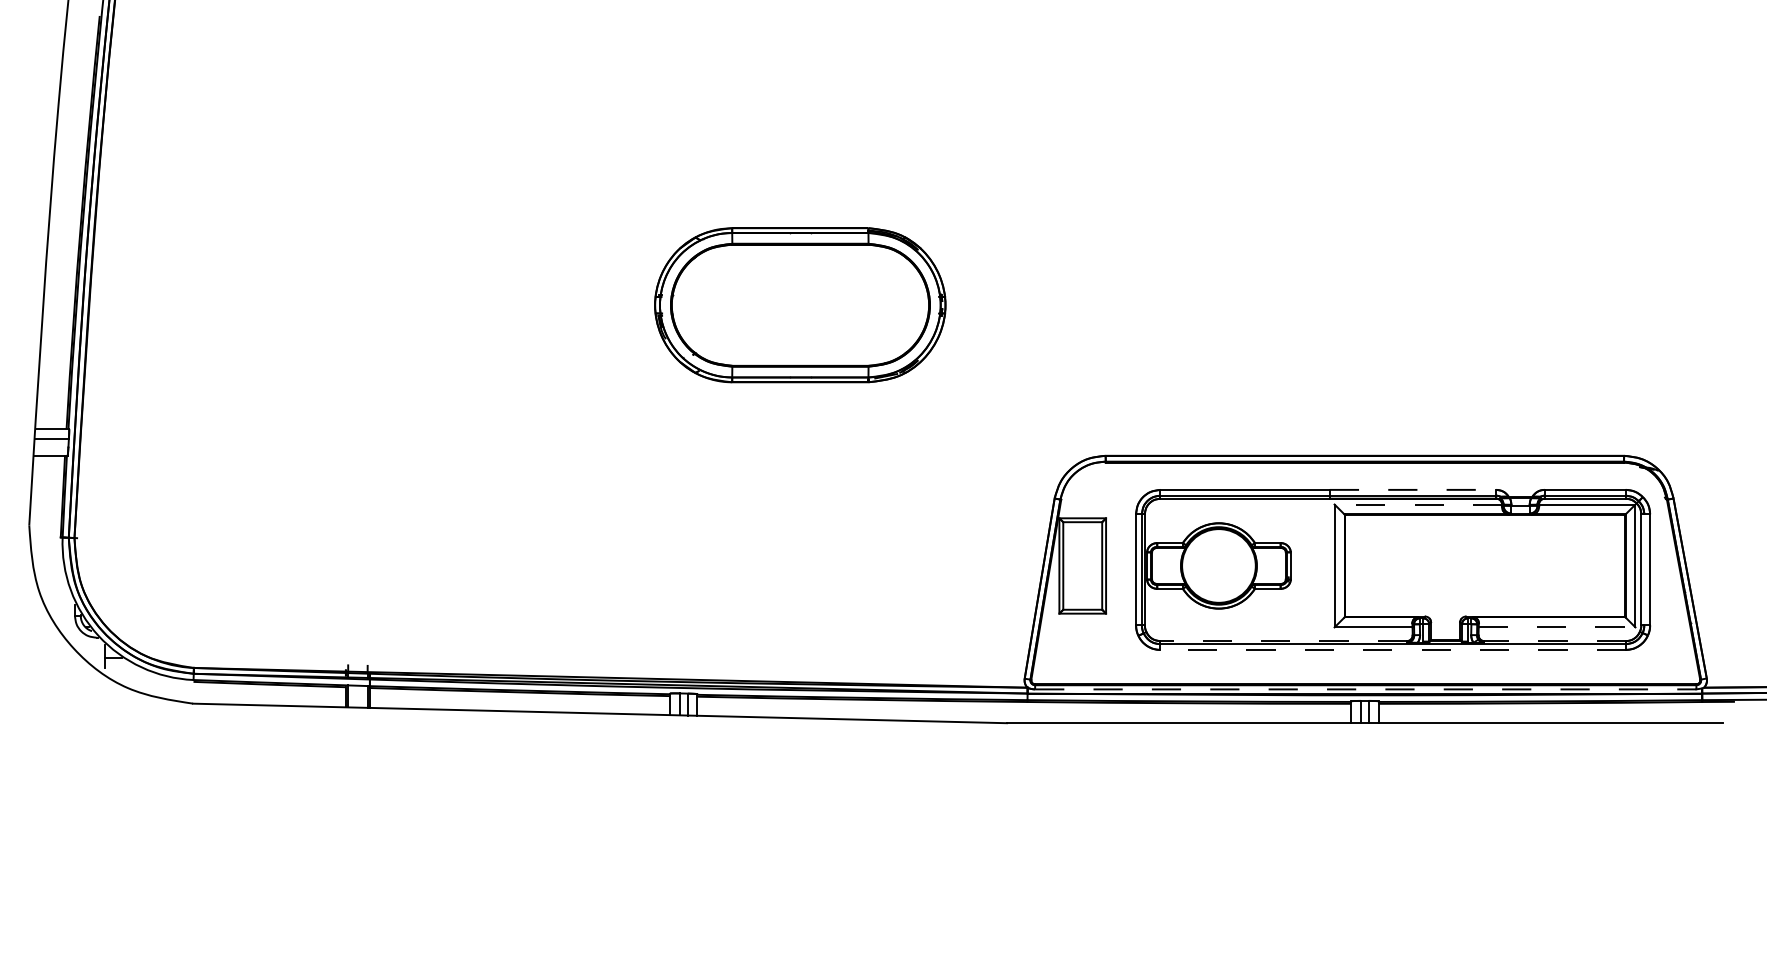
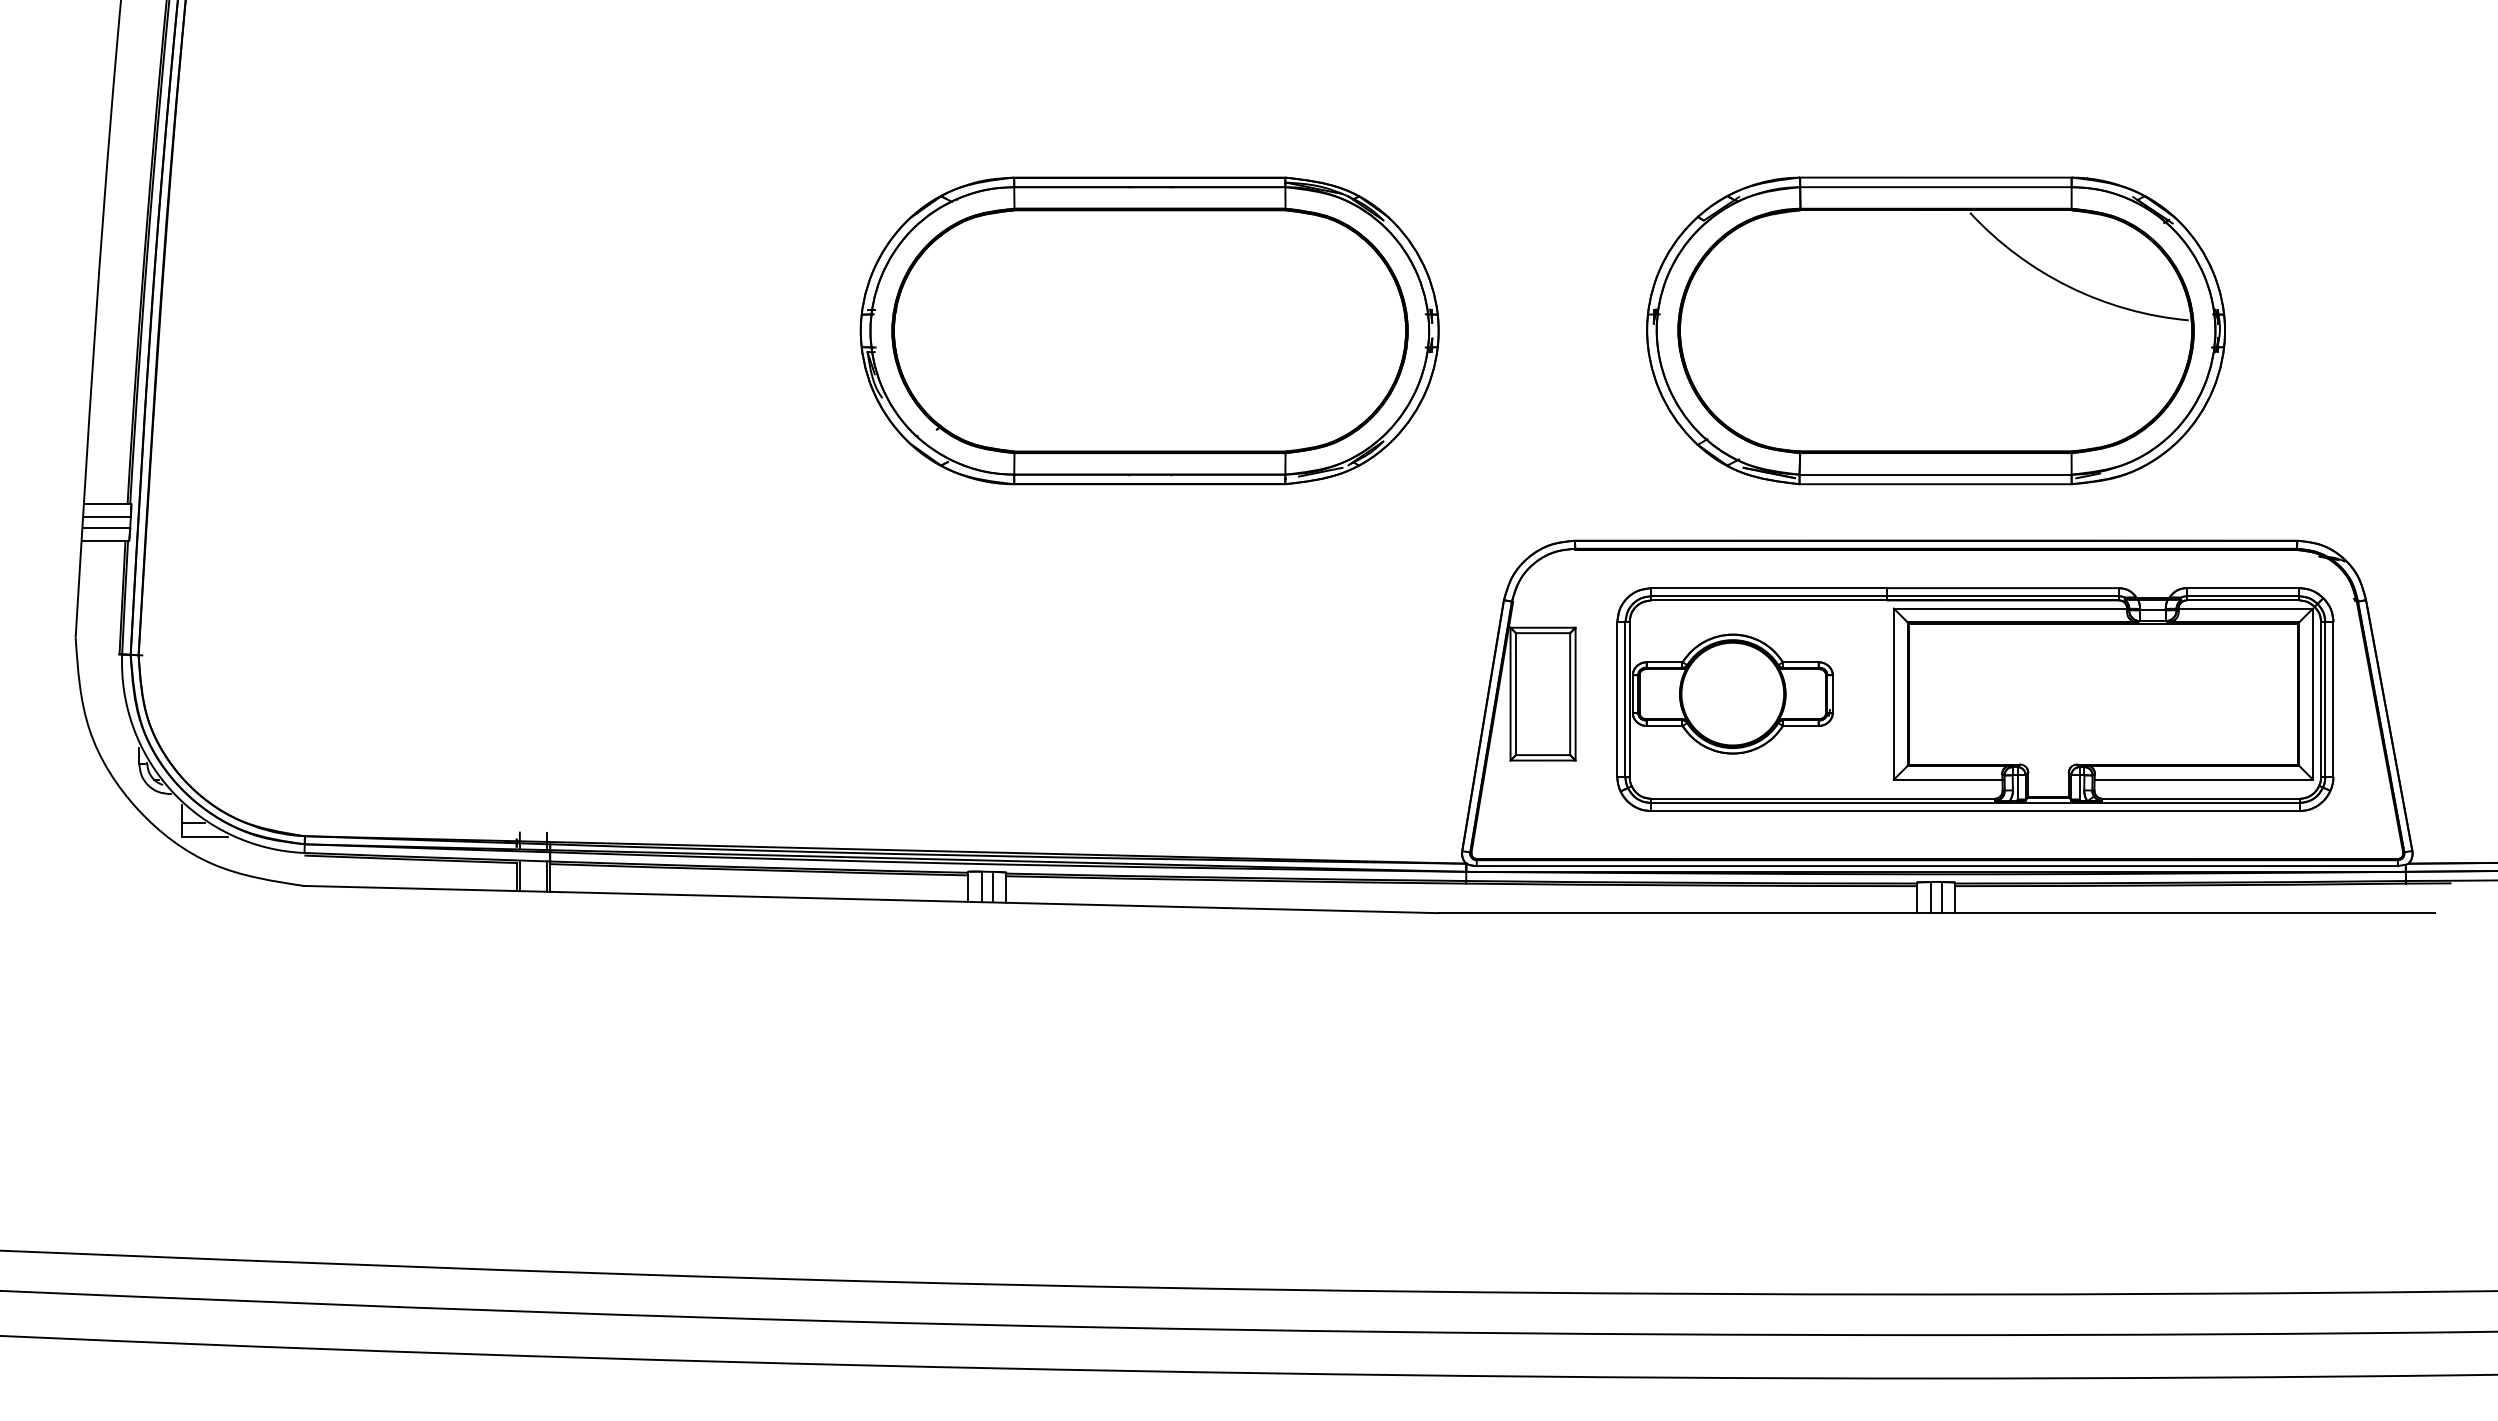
part: (800, 304) -> (1149, 330), size x1.43
part: (1364, 304) -> (1935, 330), added
line: (51, 446) -> (106, 527), added
line: (1413, 490) -> (2003, 588), dashed -> solid
line: (1418, 504) -> (2010, 608), dashed -> solid
line: (1644, 569) -> (2325, 699), added
line: (1557, 627) -> (2204, 779), dashed -> solid
line: (1283, 640) -> (1822, 798), dashed -> solid
line: (1555, 640) -> (2201, 798), dashed -> solid
line: (1392, 650) -> (1974, 811), dashed -> solid
line: (121, 668) -> (204, 836), added
line: (1365, 689) -> (1937, 866), dashed -> solid

